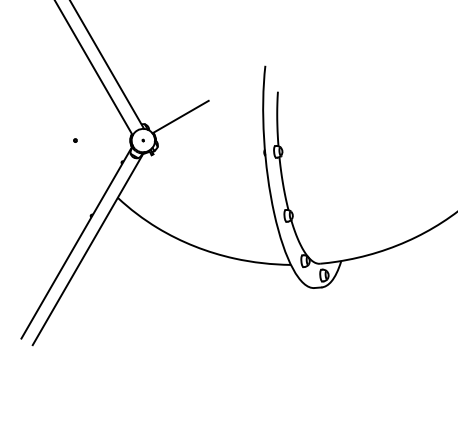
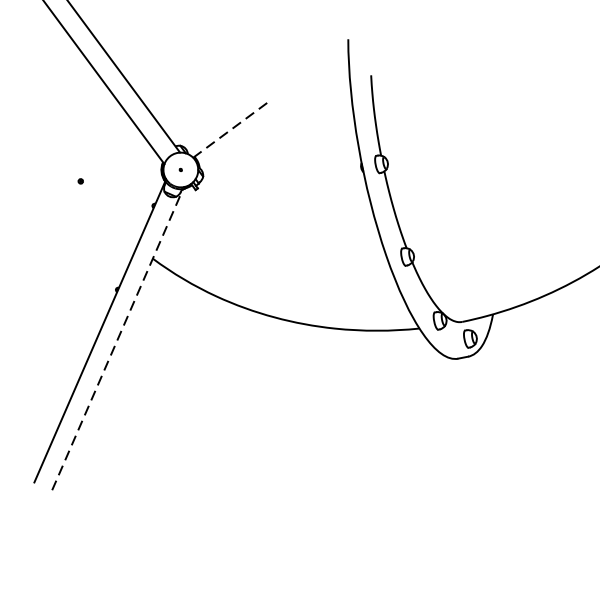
line: (181, 116) -> (233, 128), solid -> dashed
line: (88, 249) -> (118, 339), solid -> dashed

